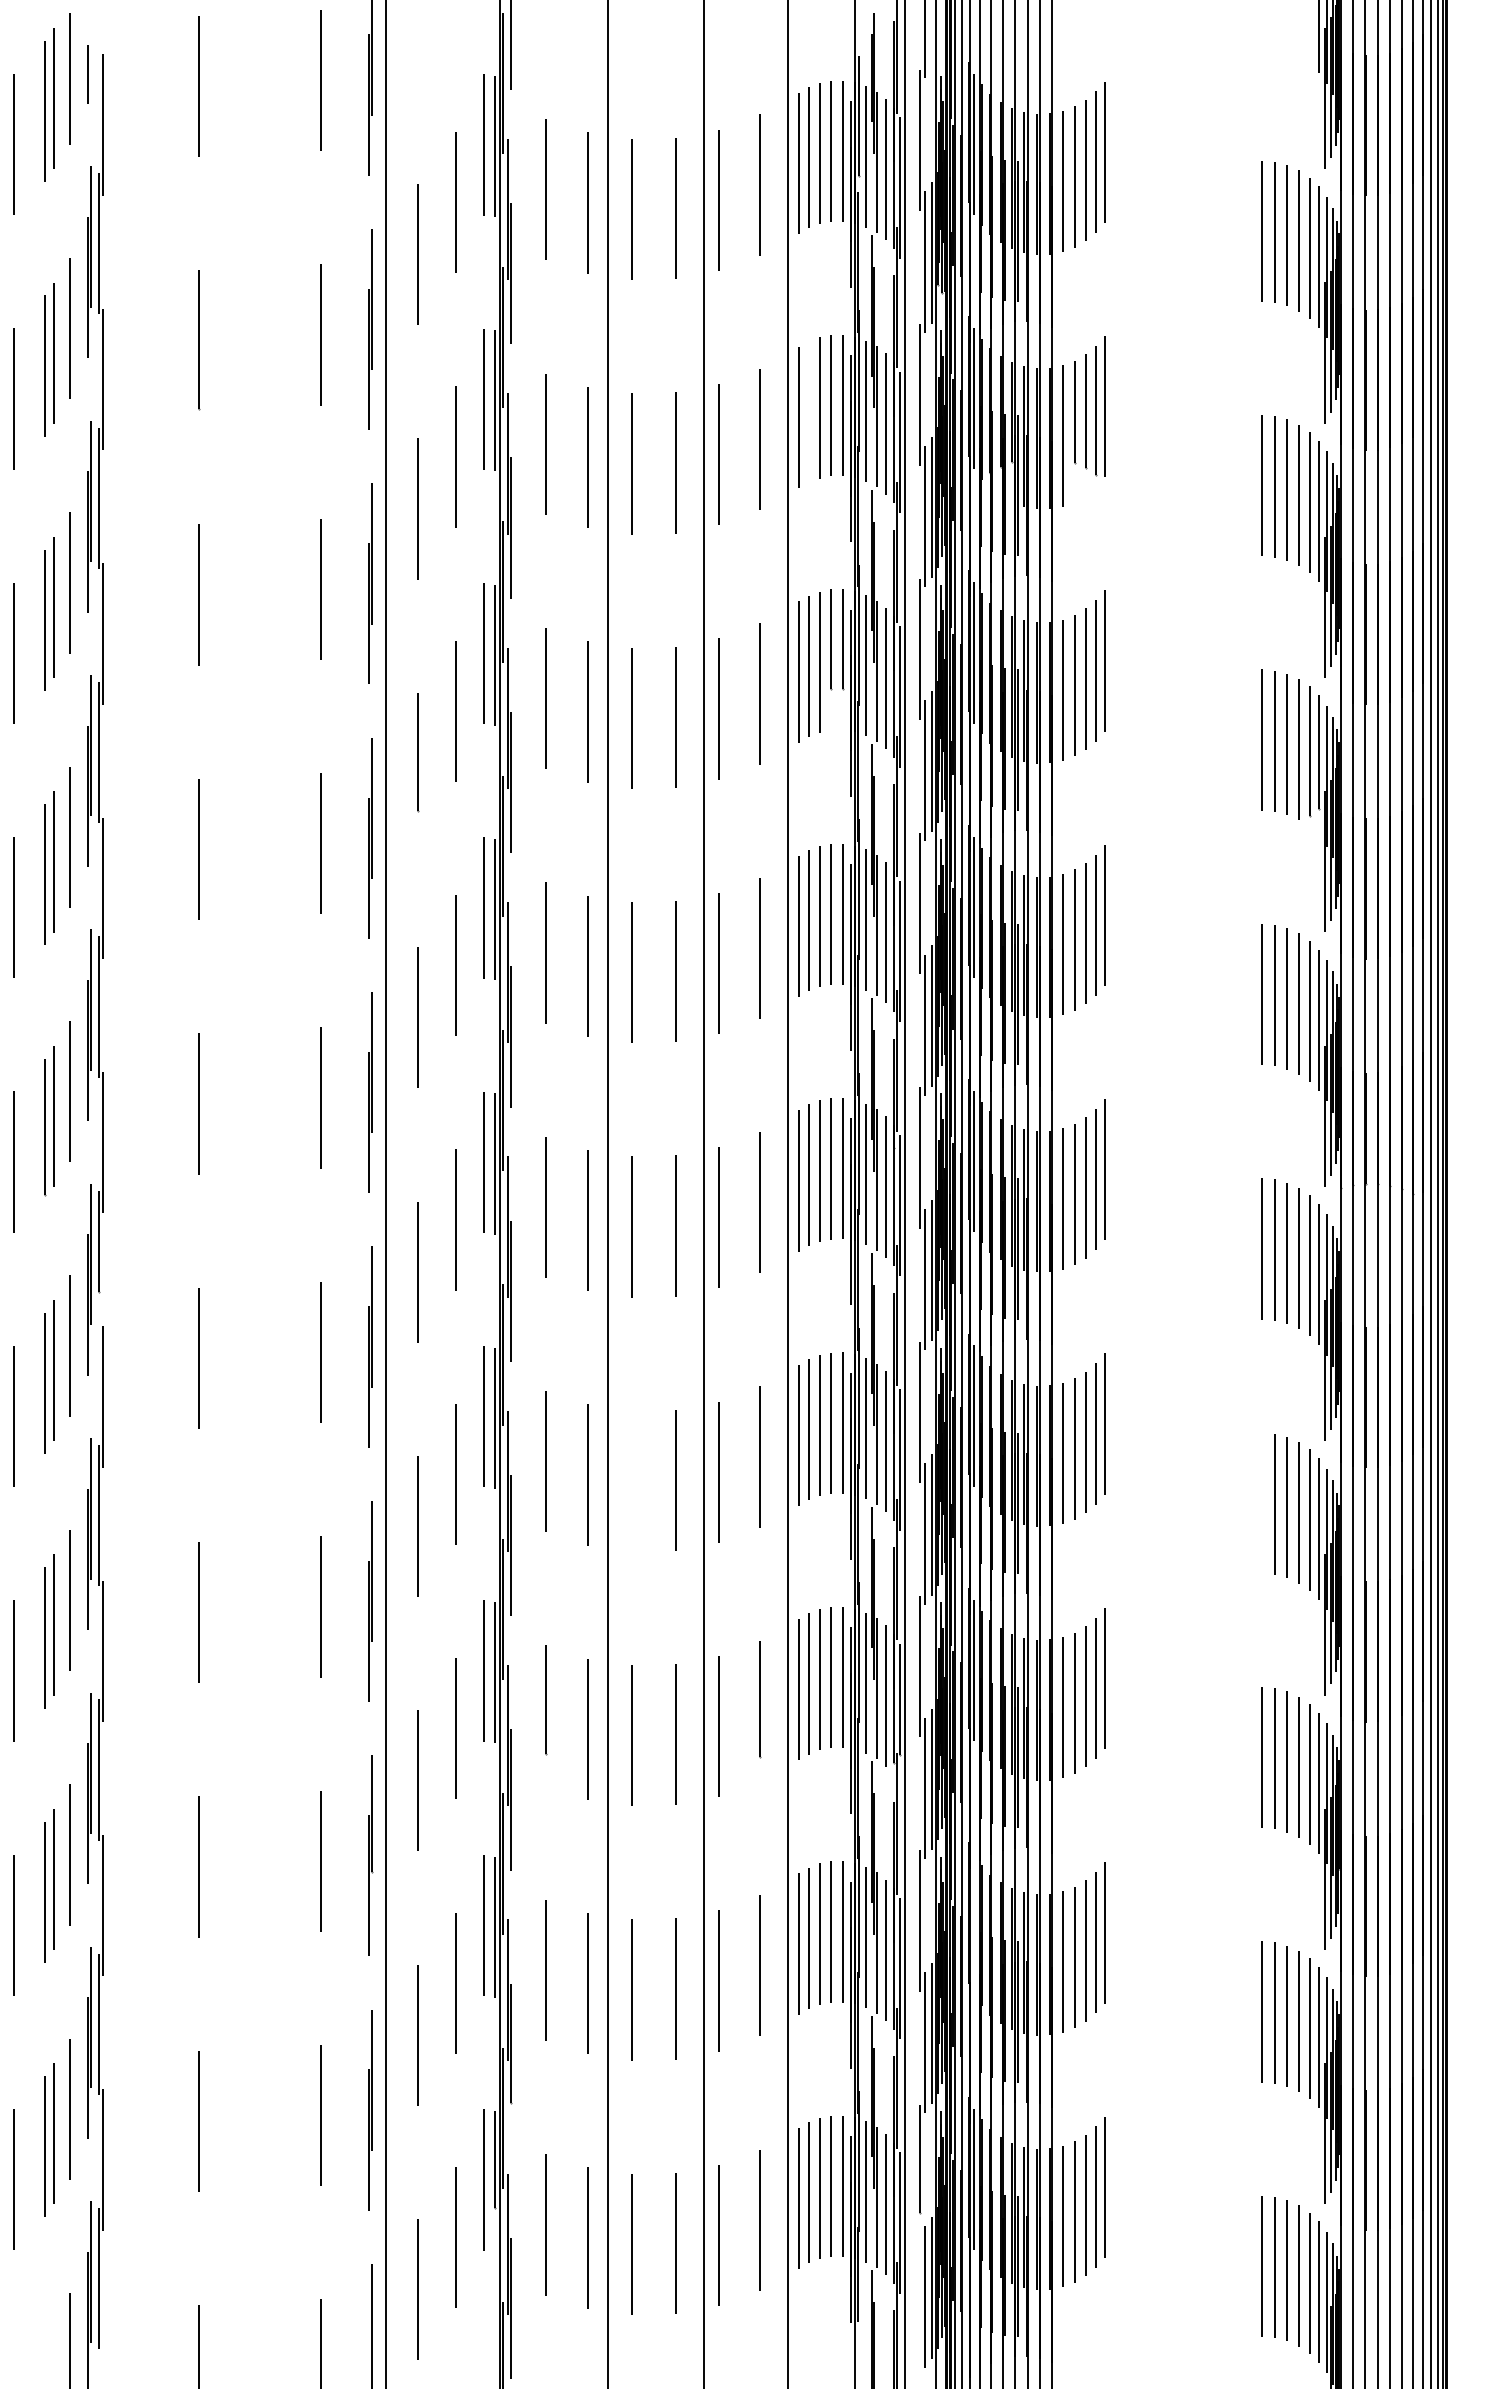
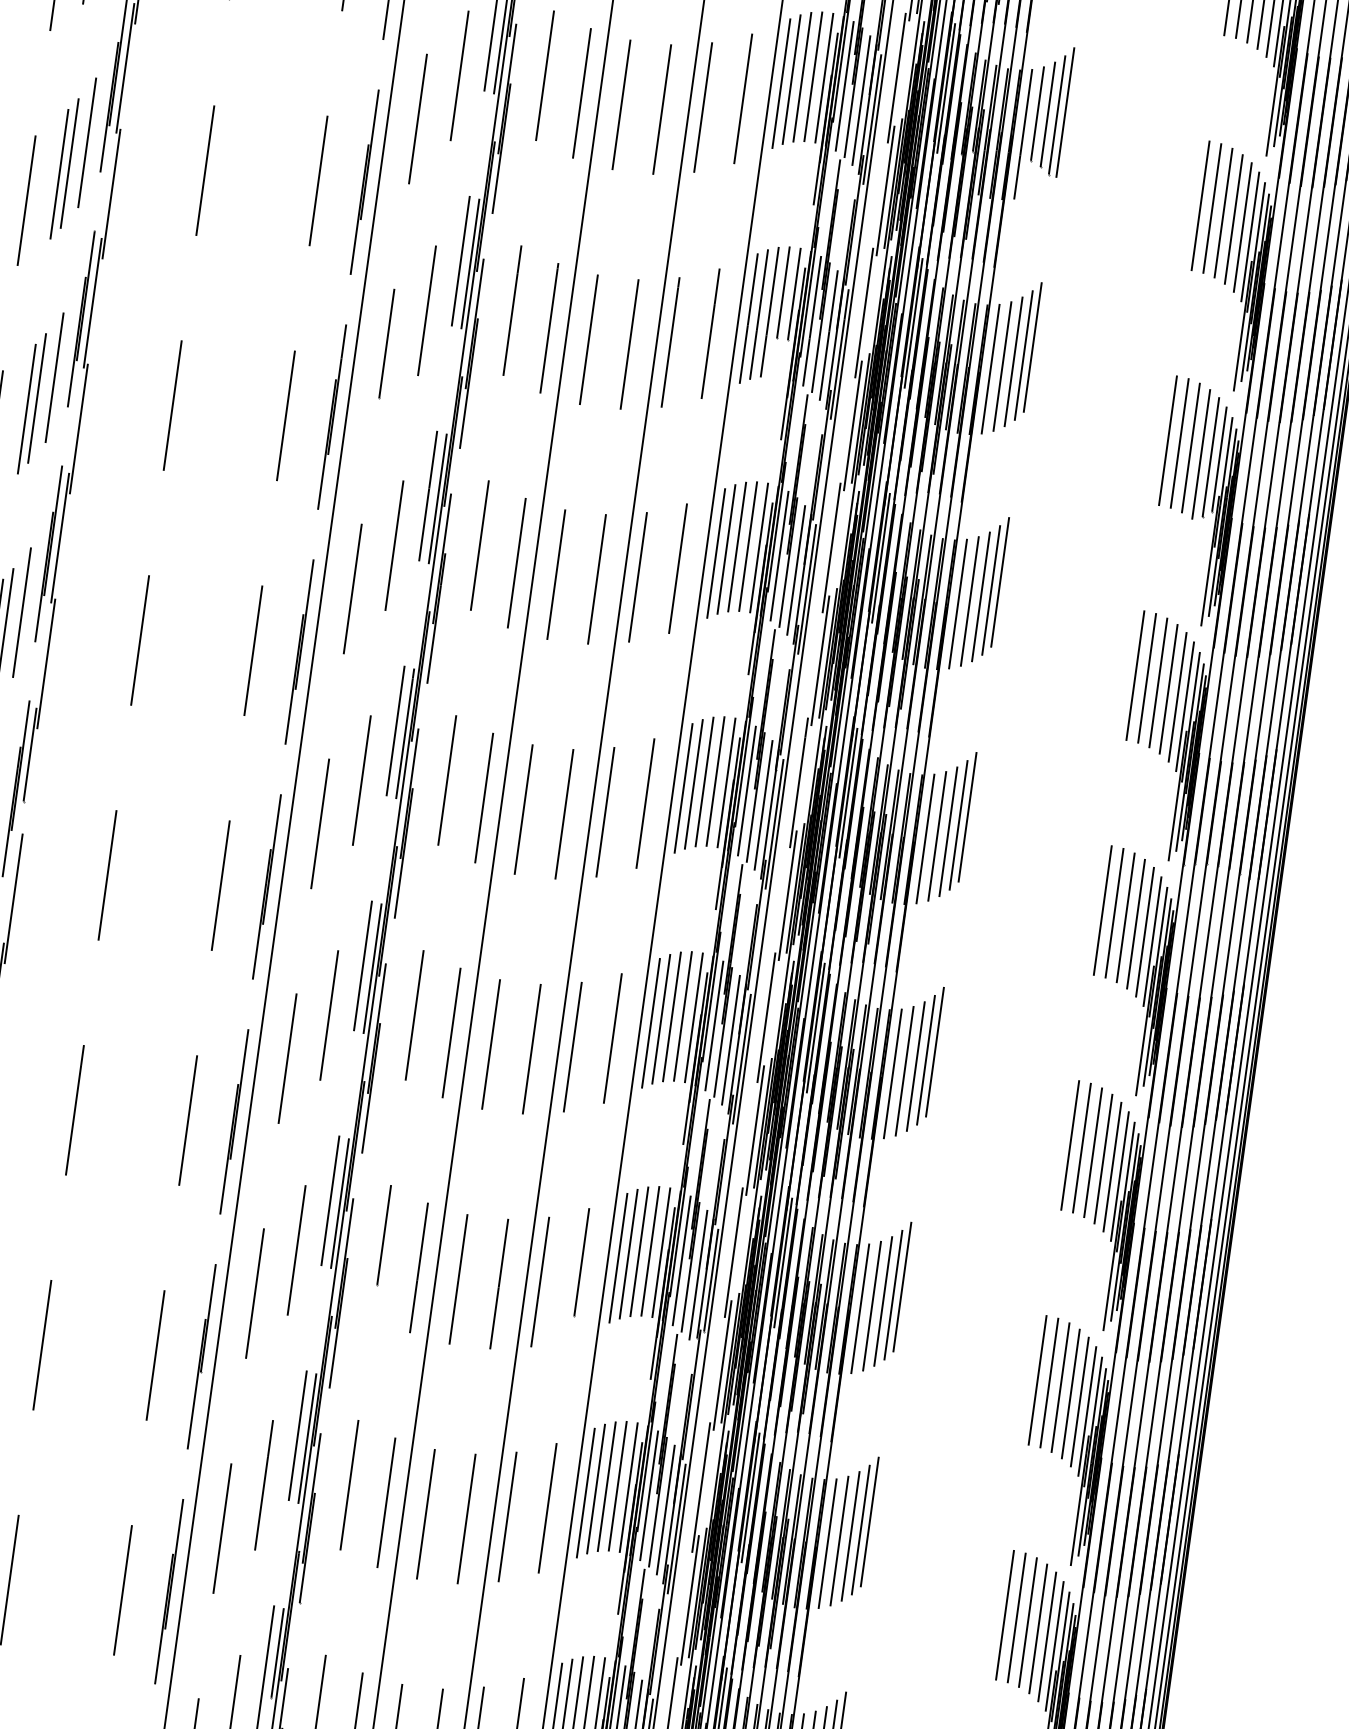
line: (808, 411) -> (791, 79), added
line: (631, 1481) -> (490, 1044), added
line: (1261, 1502) -> (1069, 1144), added
line: (974, 1924) -> (750, 1497), added

